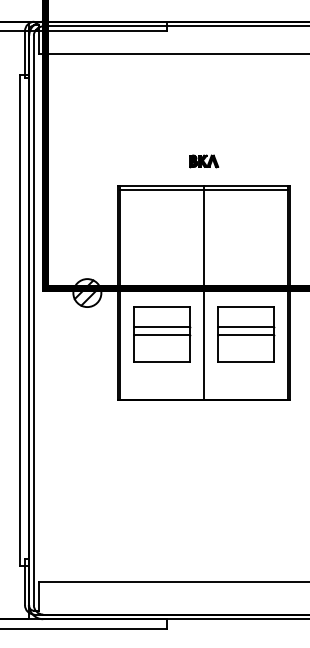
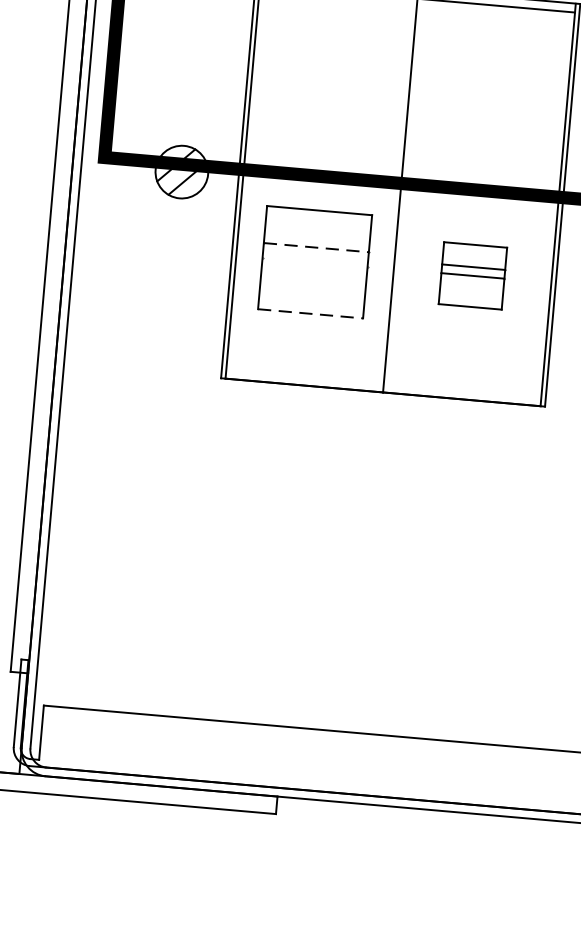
line: (162, 326) -> (317, 247), solid -> dashed
line: (162, 334) -> (315, 262), removed
part: (246, 334) -> (473, 275), size x0.6
line: (162, 362) -> (311, 314), solid -> dashed

